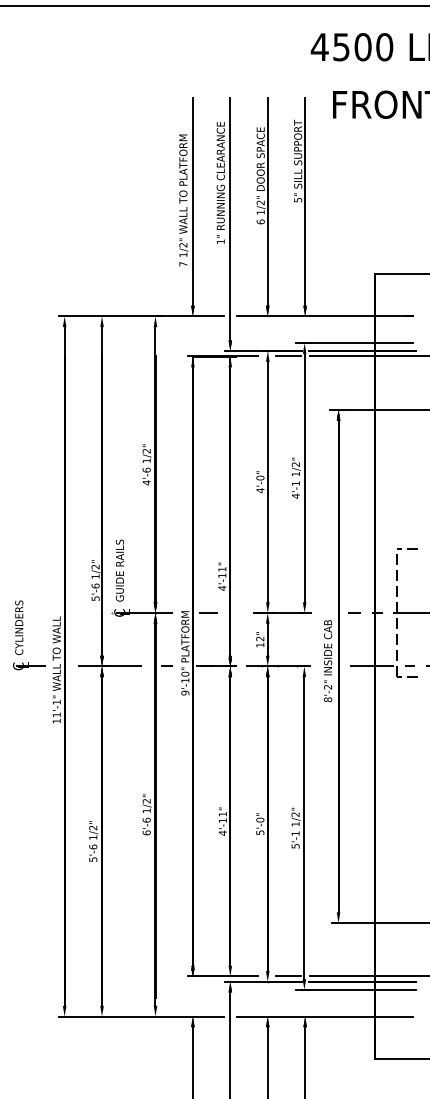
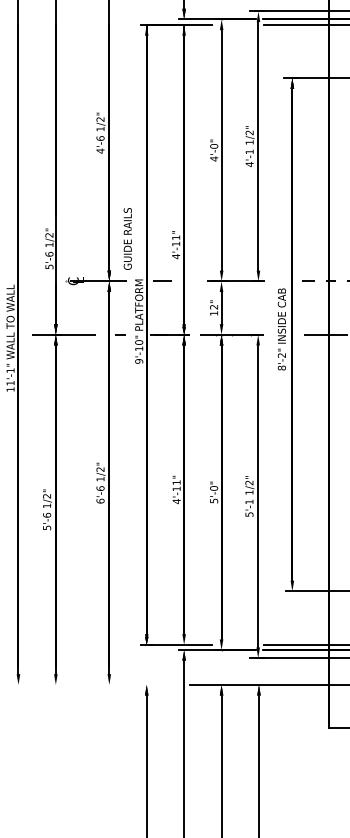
line: (287, 356) -> (241, 24), removed
text: (120, 570) -> (128, 238), moved
line: (287, 976) -> (241, 644), removed
line: (141, 1016) -> (95, 684), removed

